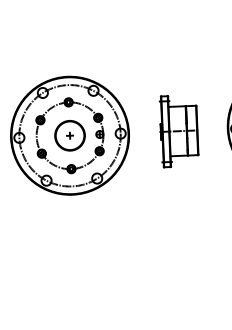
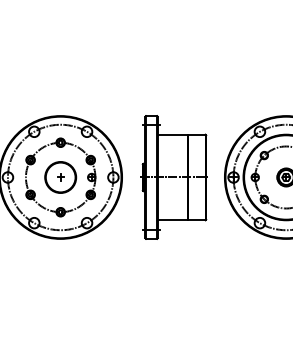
part: (178, 131) -> (173, 177), size x1.67

